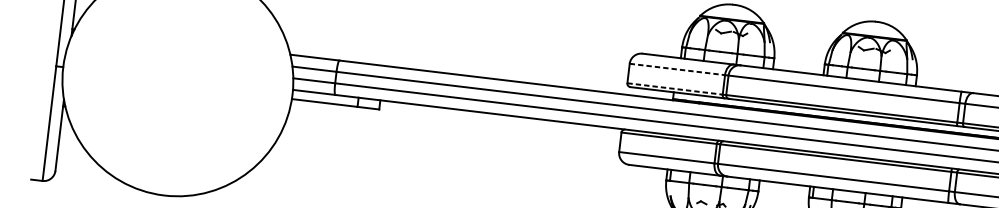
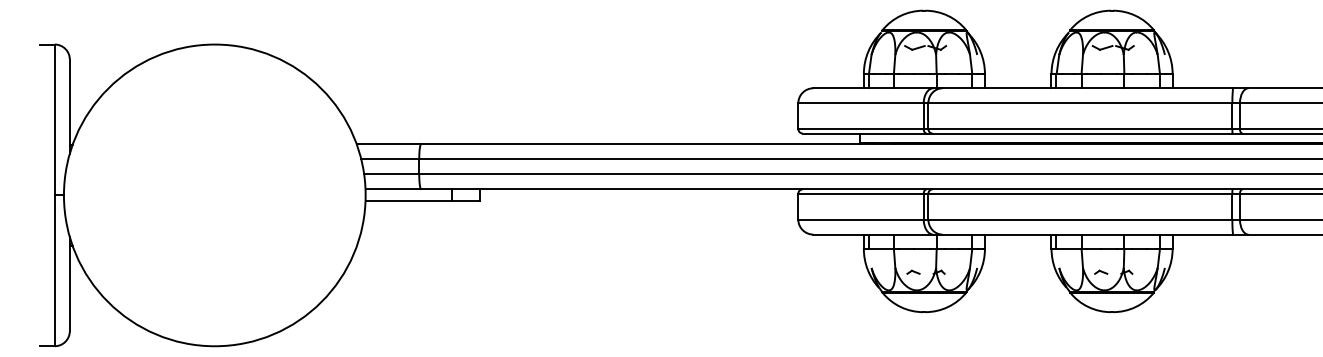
line: (677, 69) -> (861, 103), dashed -> solid
line: (675, 89) -> (861, 129), dashed -> solid

